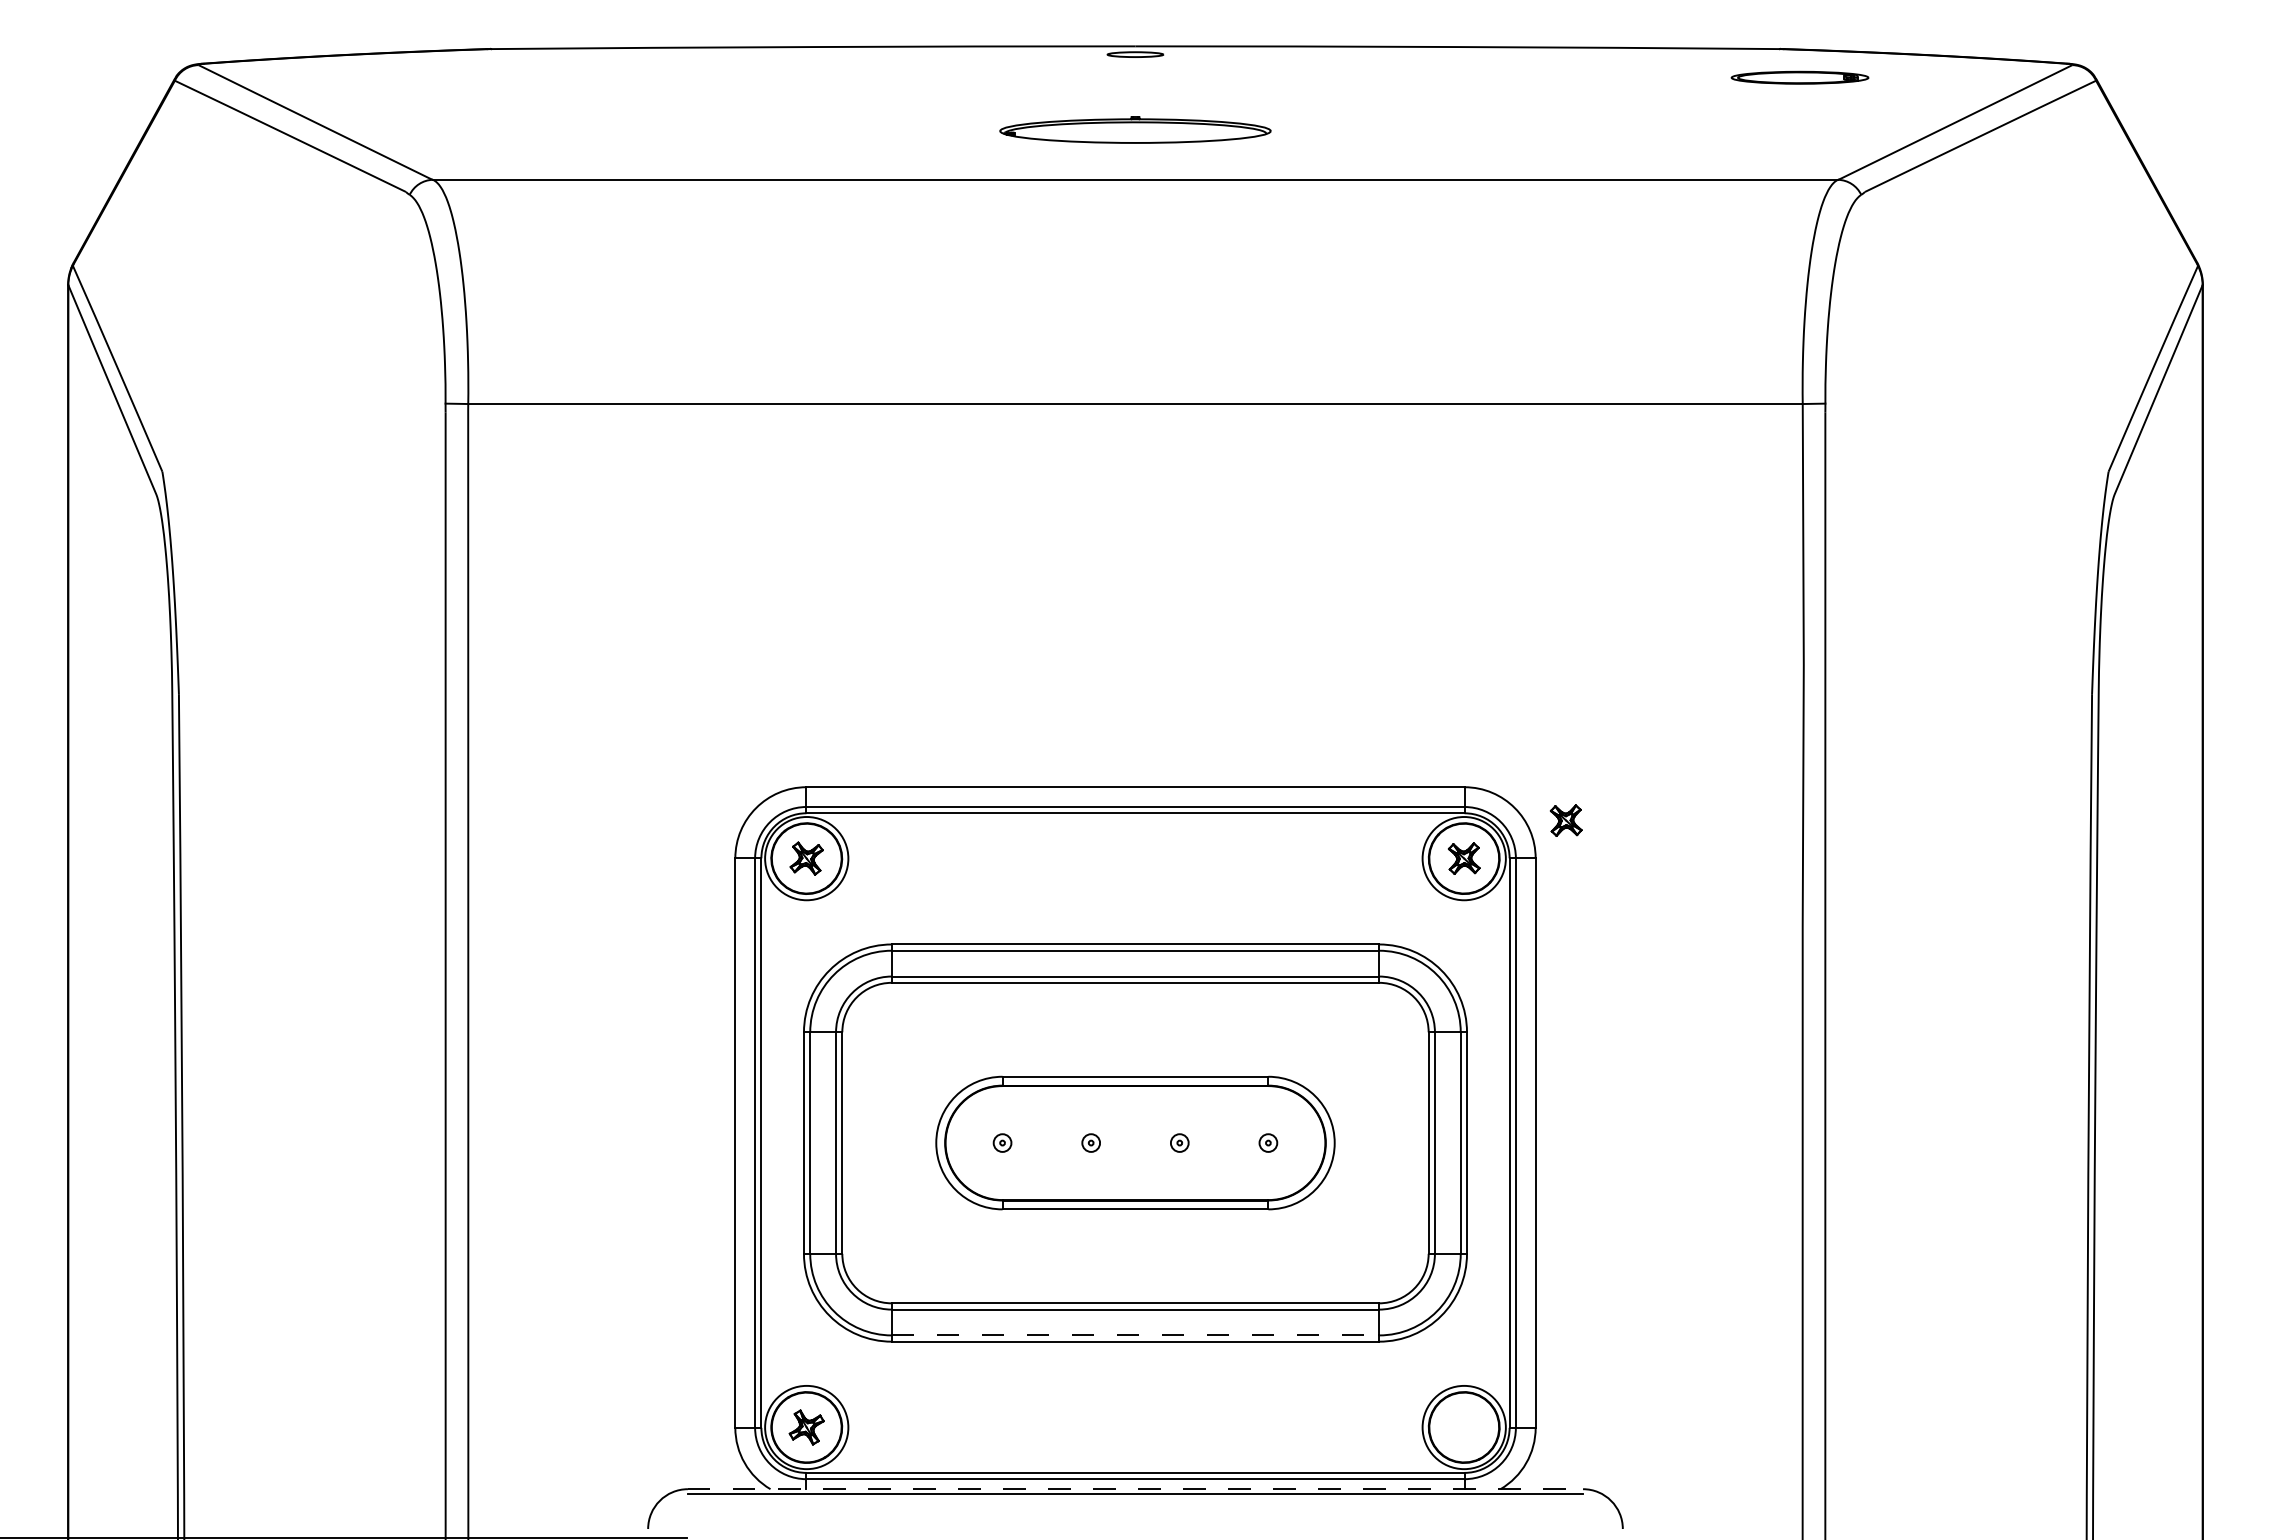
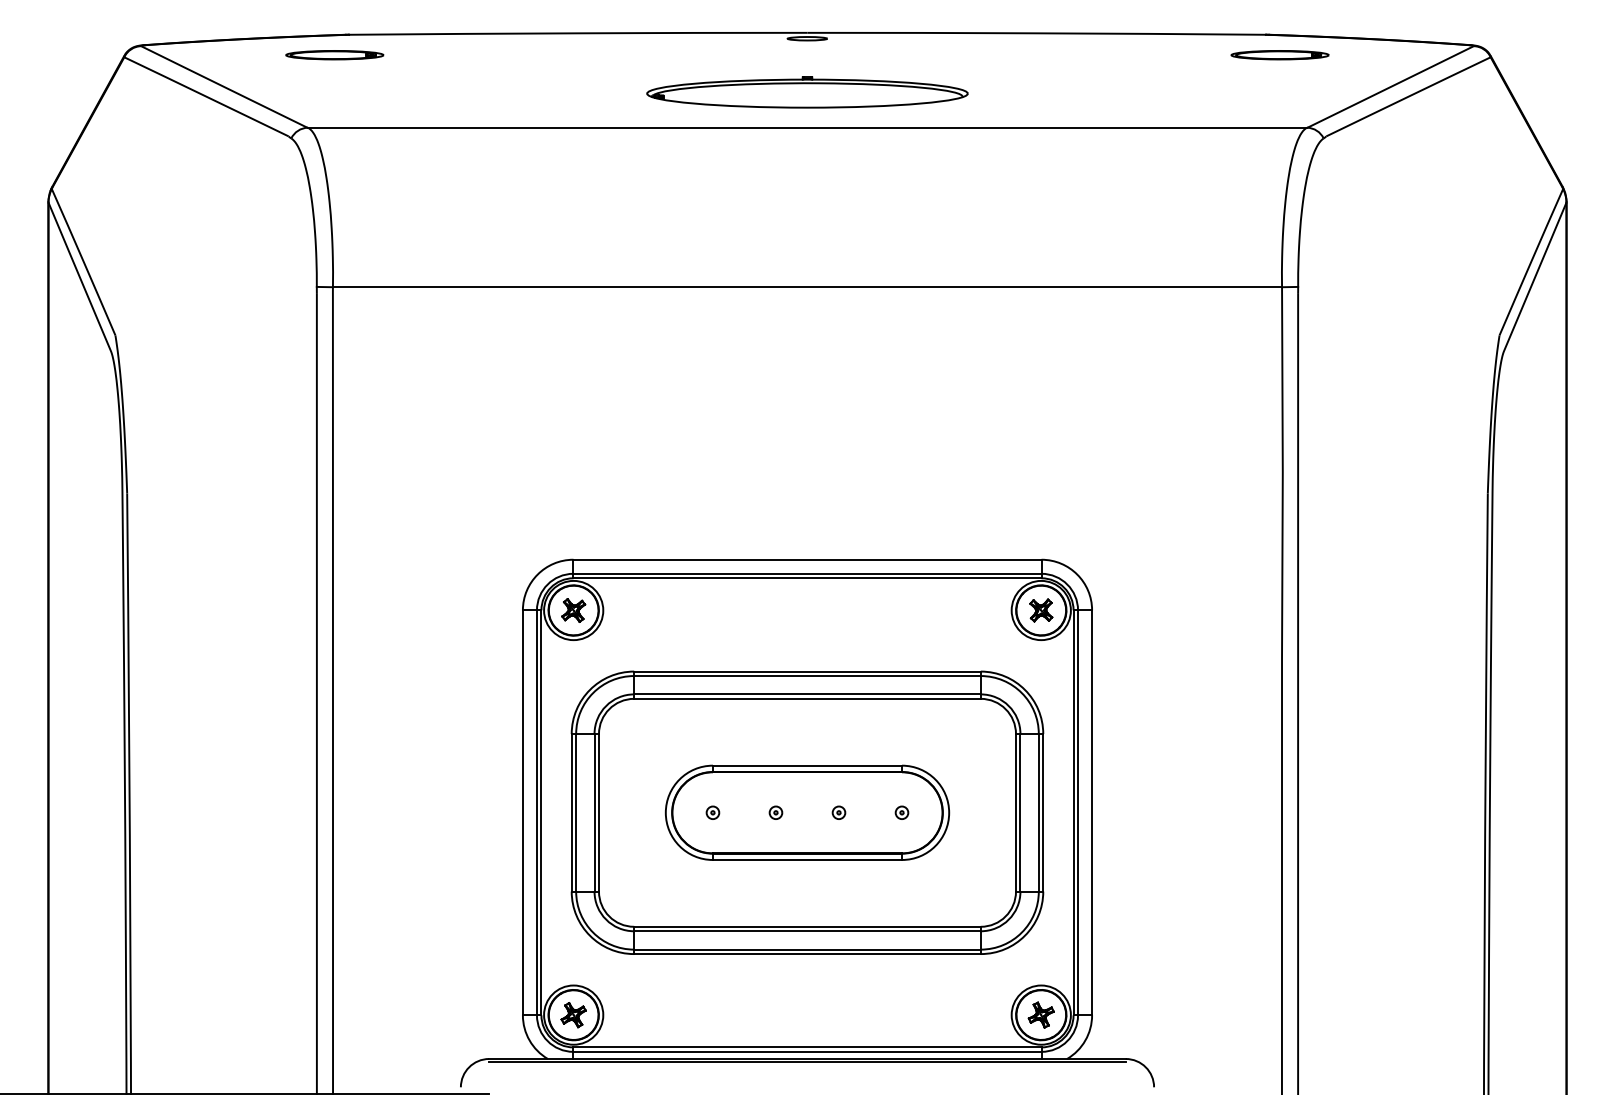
part: (470, 77) -> (334, 54), added
part: (1135, 129) -> (807, 91), size x1.67
part: (1566, 820) -> (1114, 583), removed
line: (1135, 1335) -> (807, 949), dashed -> solid
part: (1463, 1427) -> (1040, 1015), added
line: (1135, 1489) -> (807, 1059), dashed -> solid

